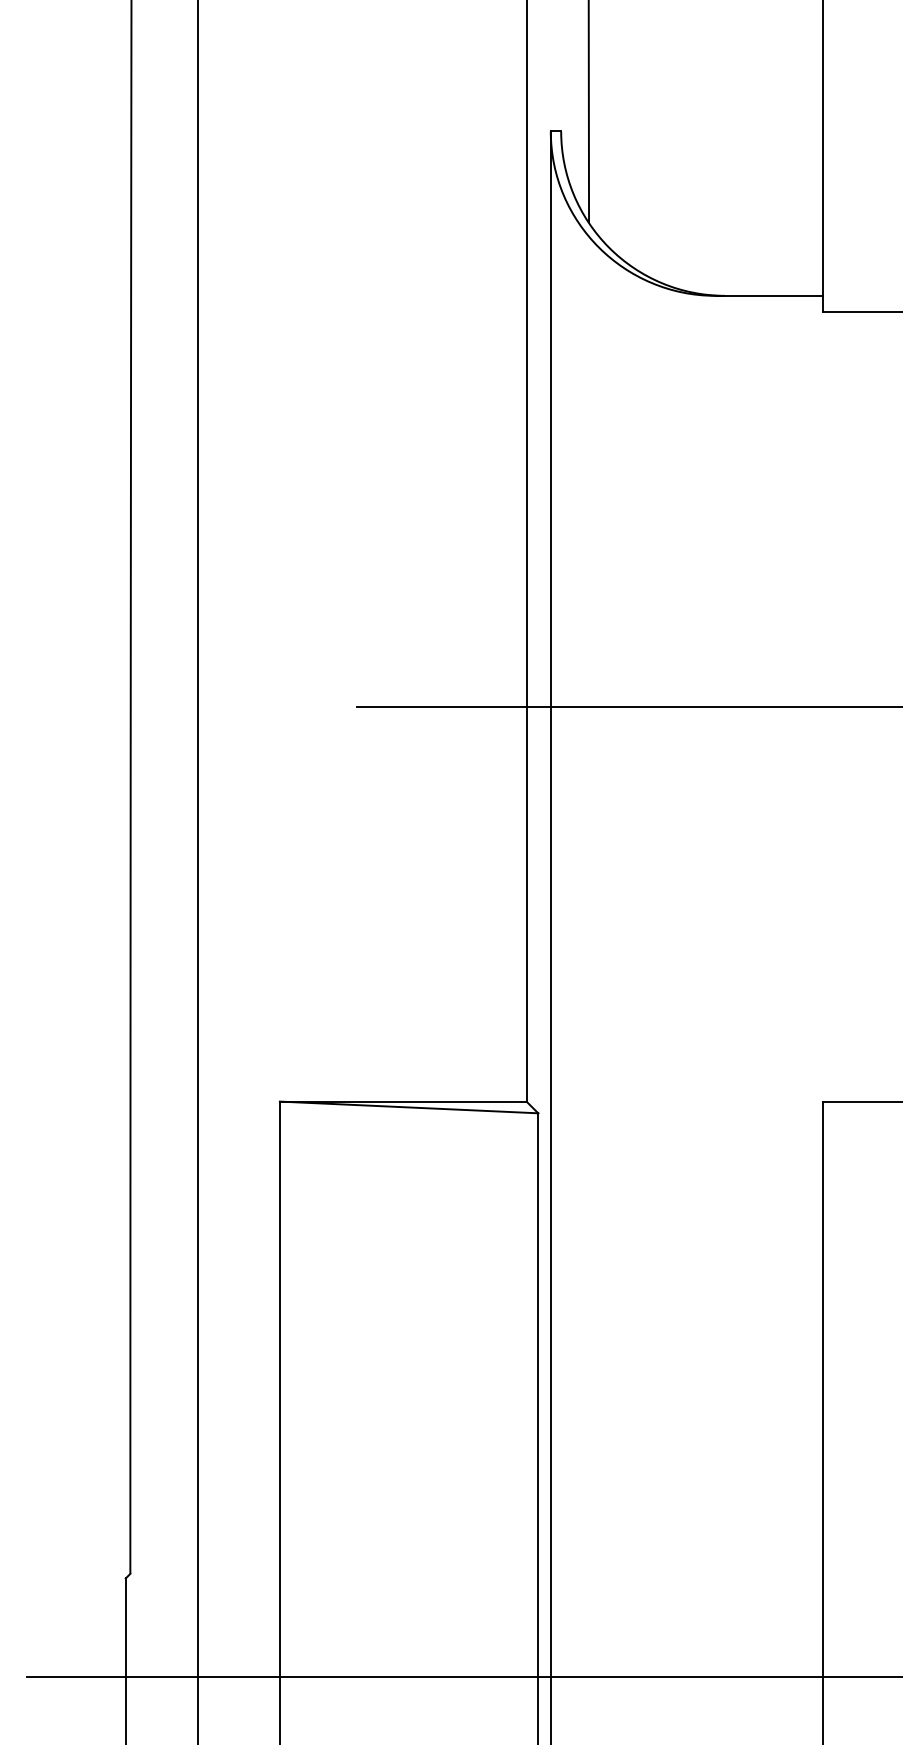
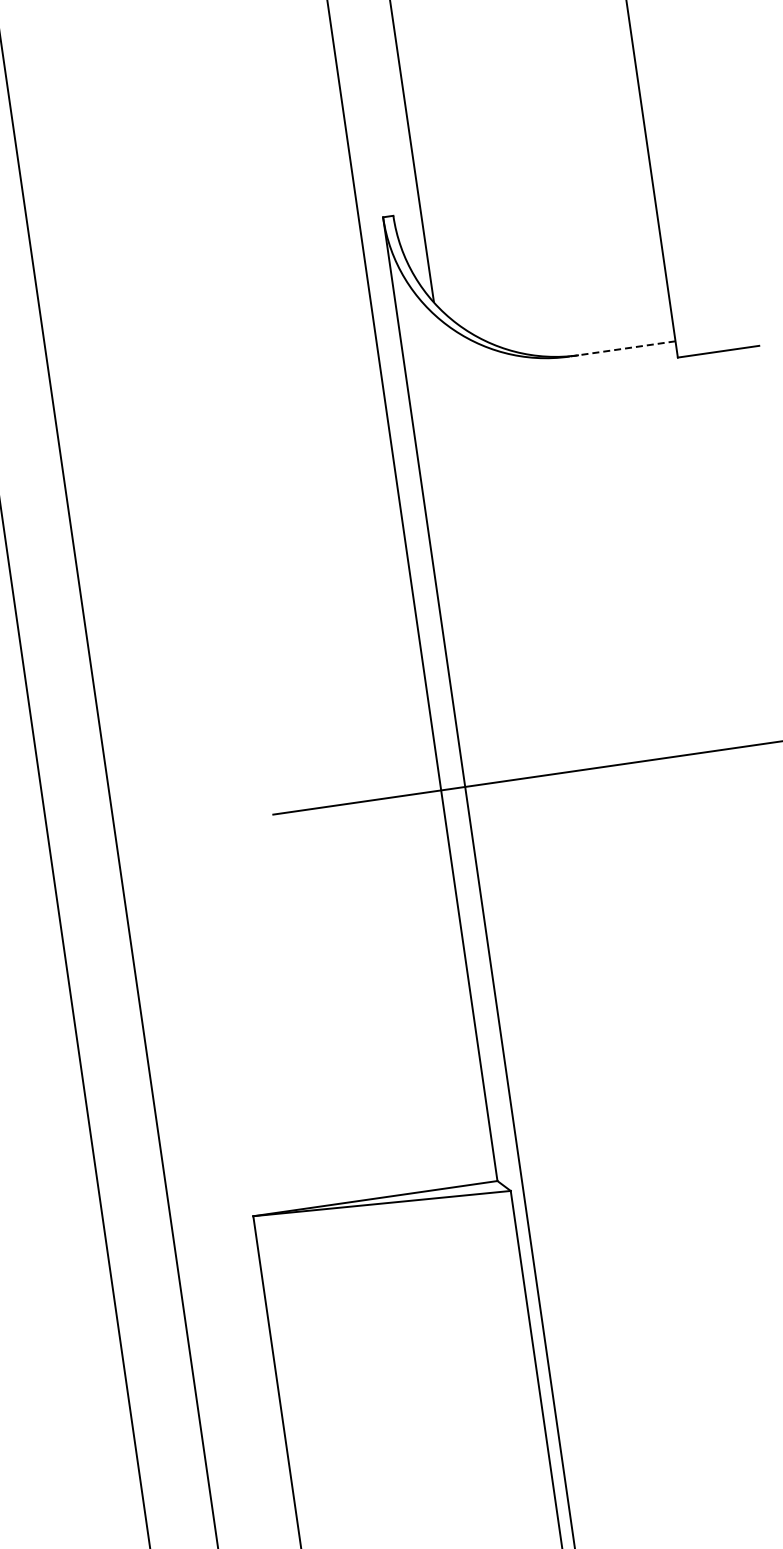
line: (768, 295) -> (622, 348), solid -> dashed

